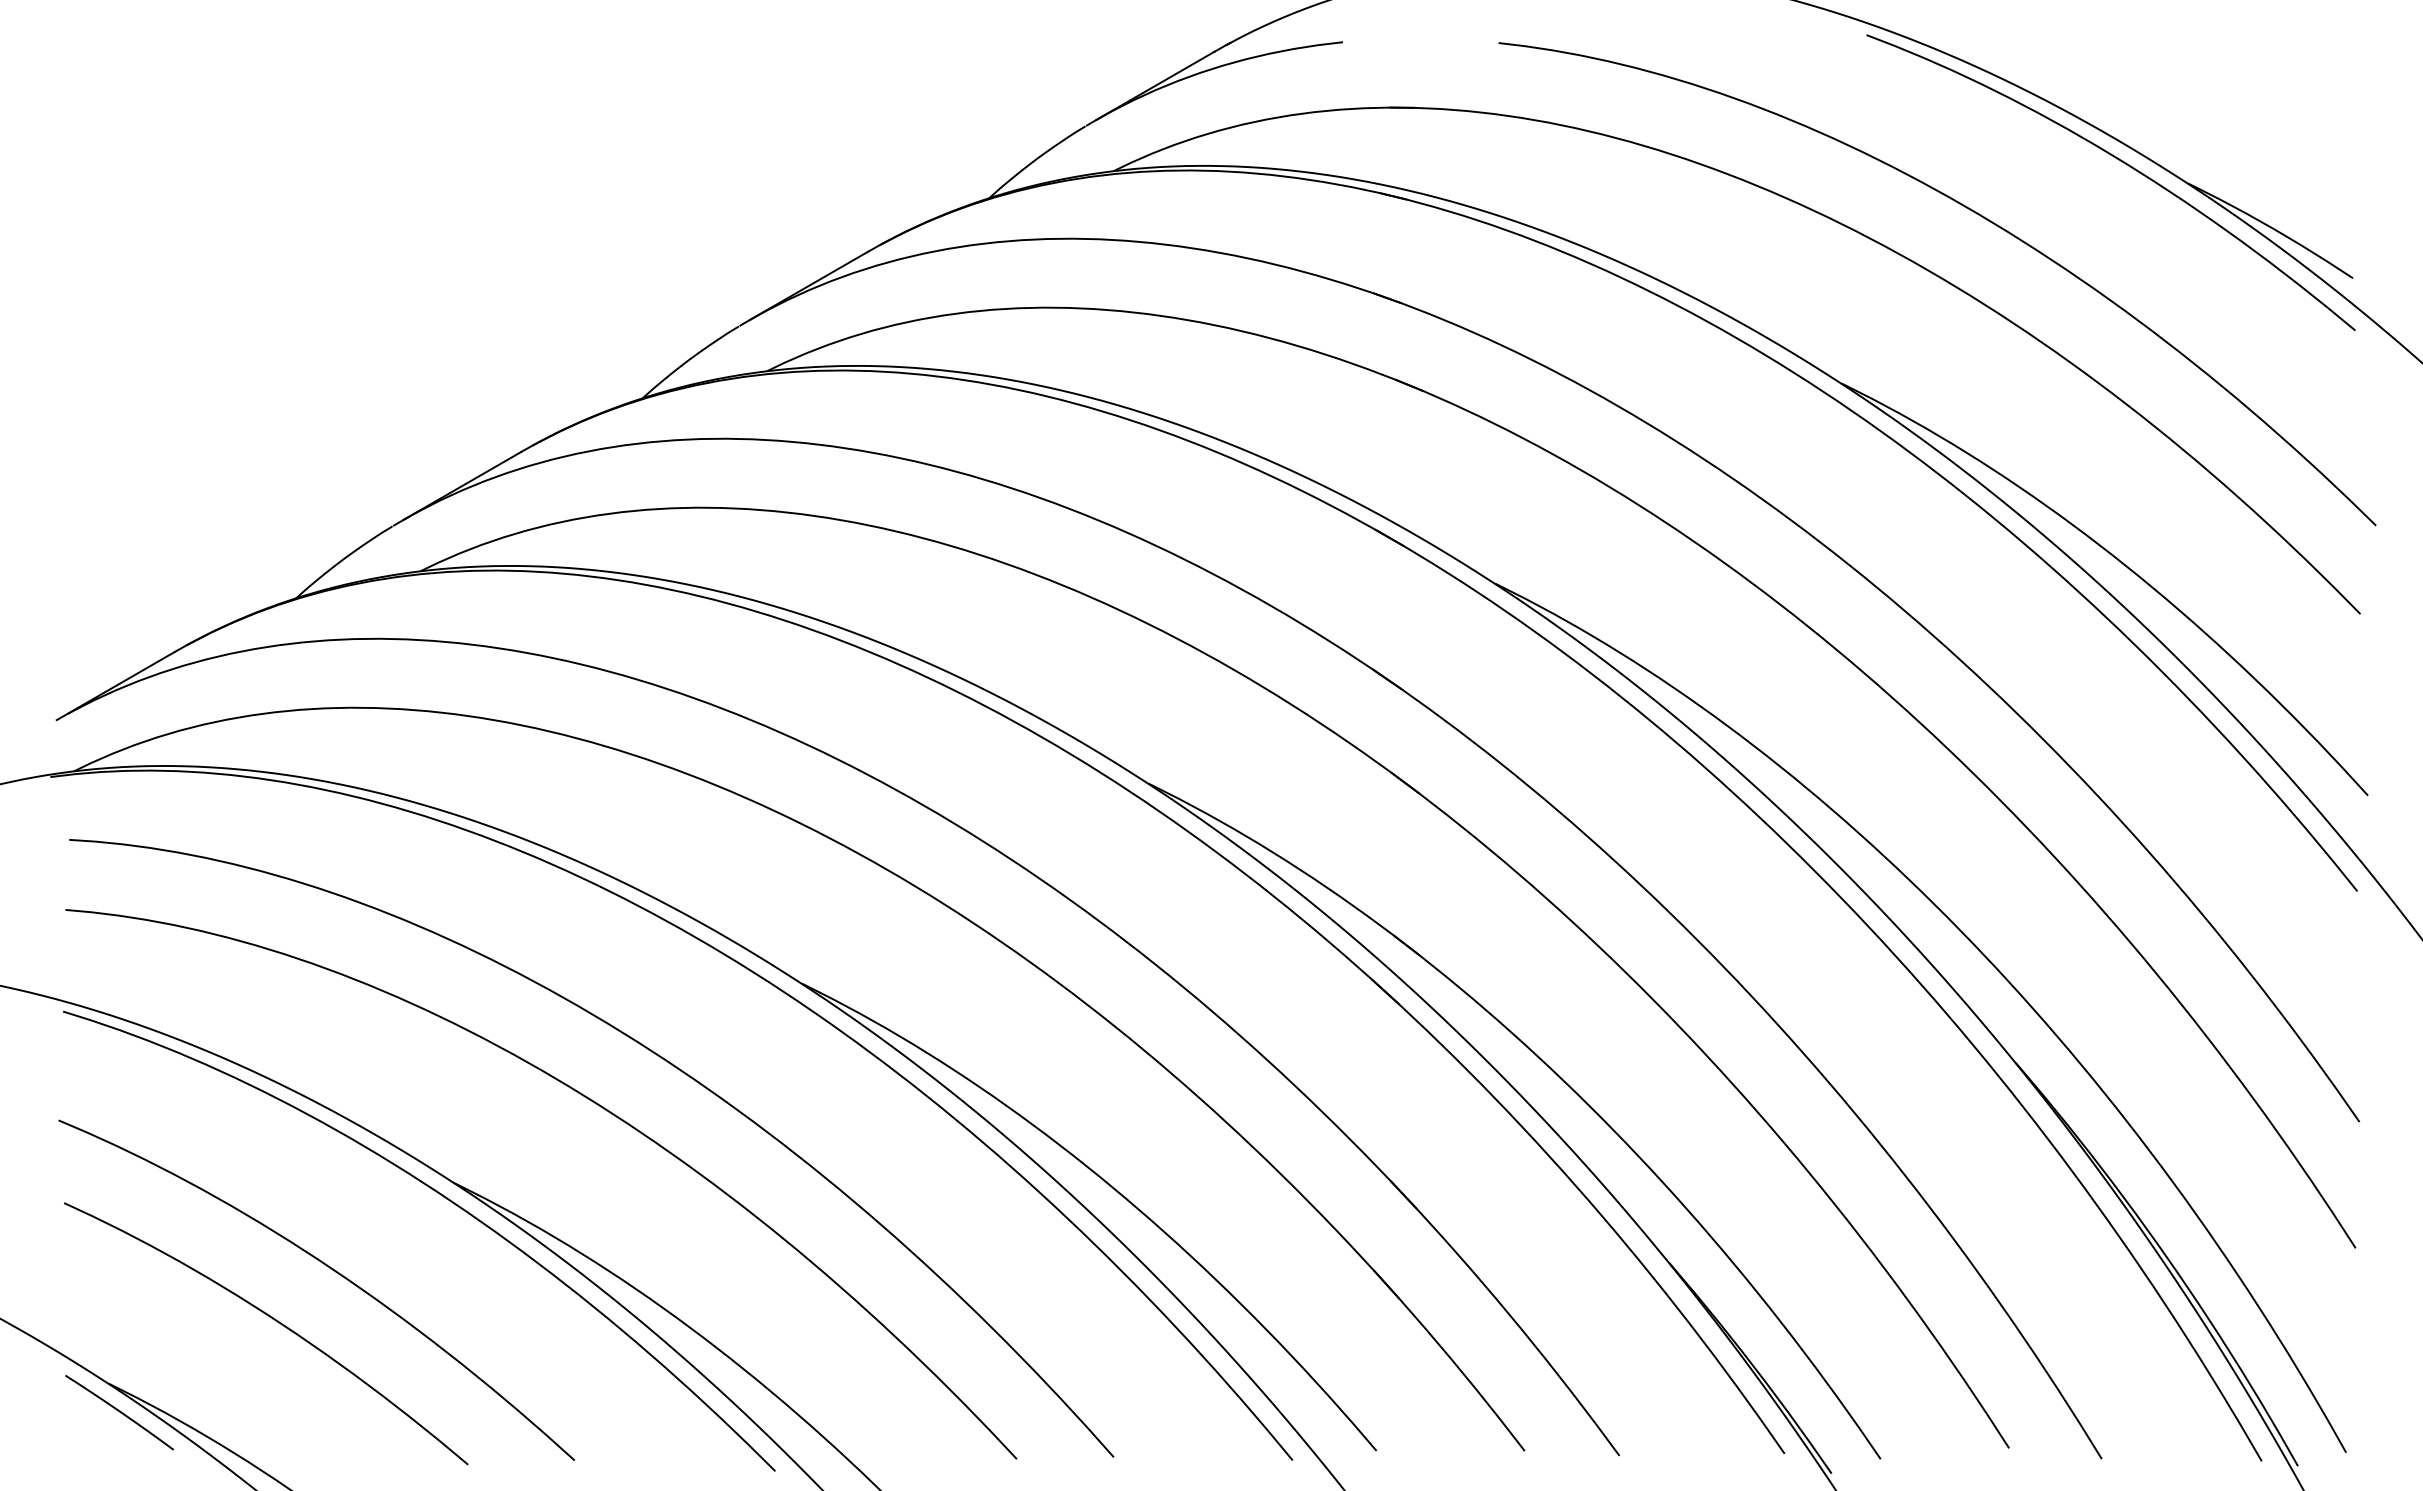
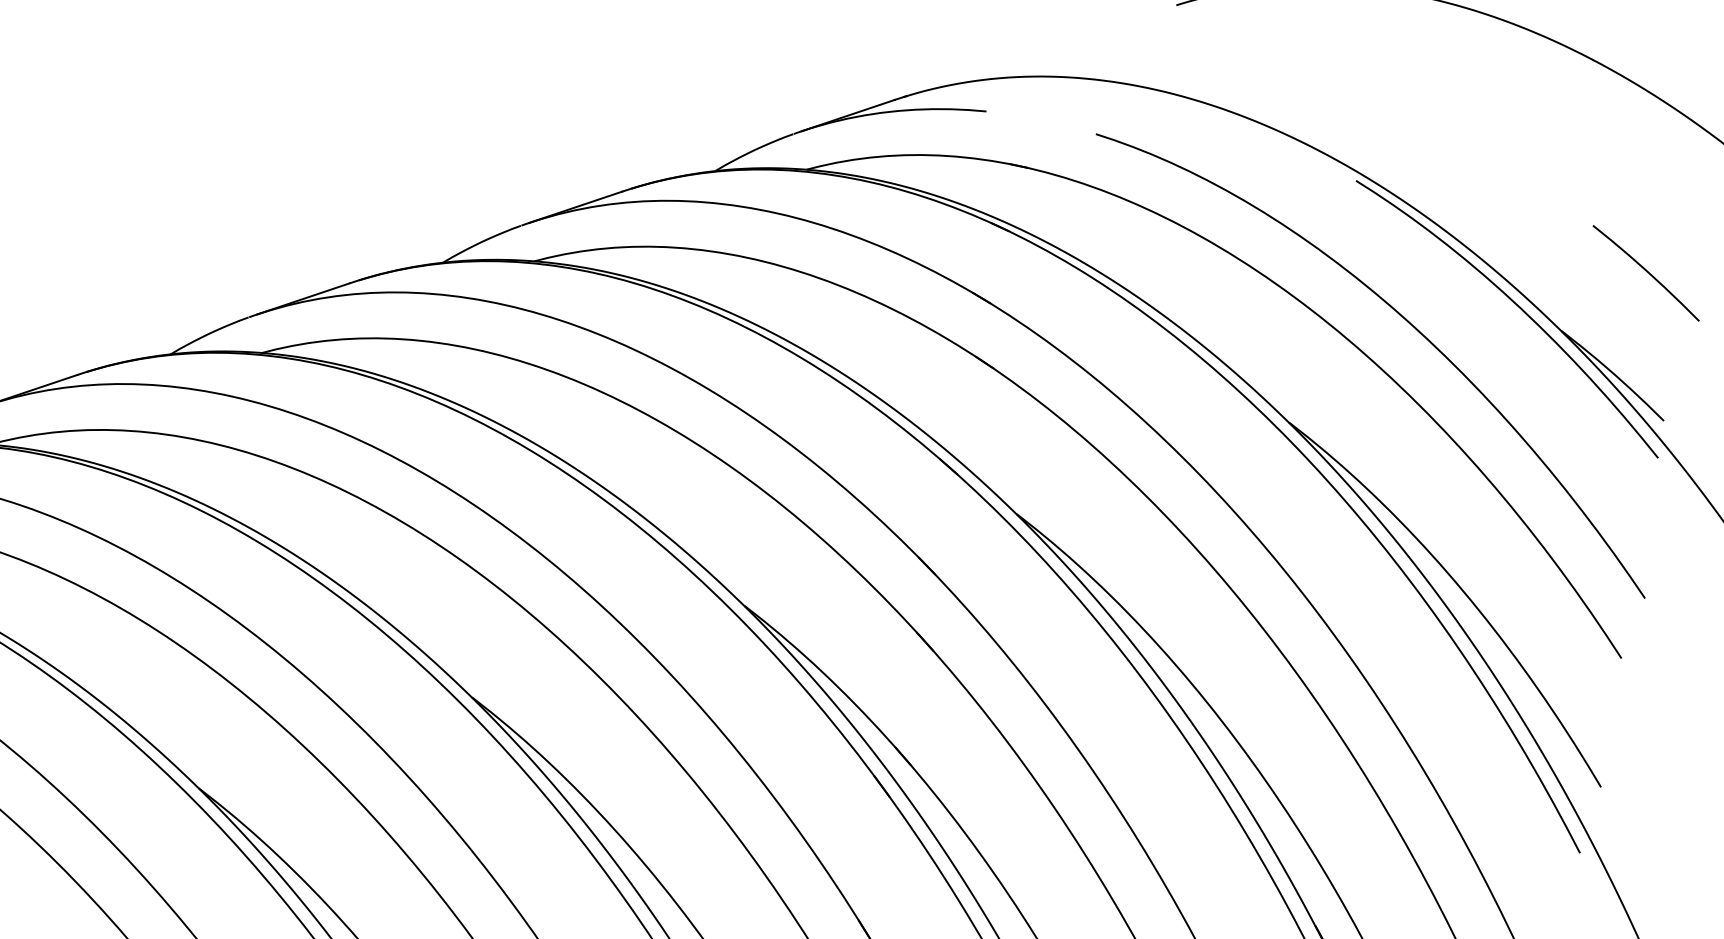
curve: (2289, 80) -> (1647, 272), added

